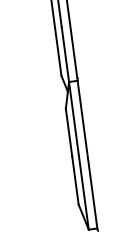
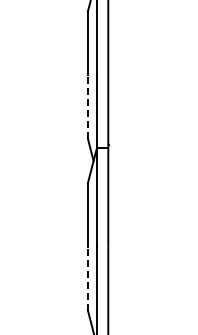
line: (57, 52) -> (87, 107), solid -> dashed
line: (75, 180) -> (87, 278), solid -> dashed

